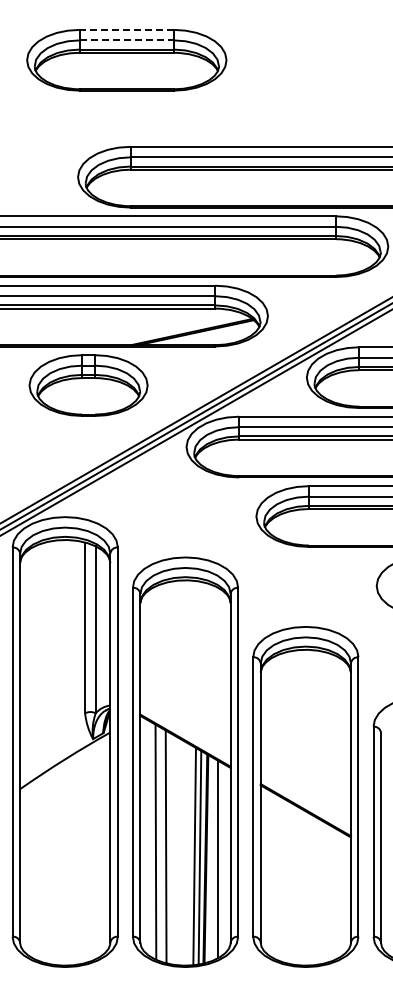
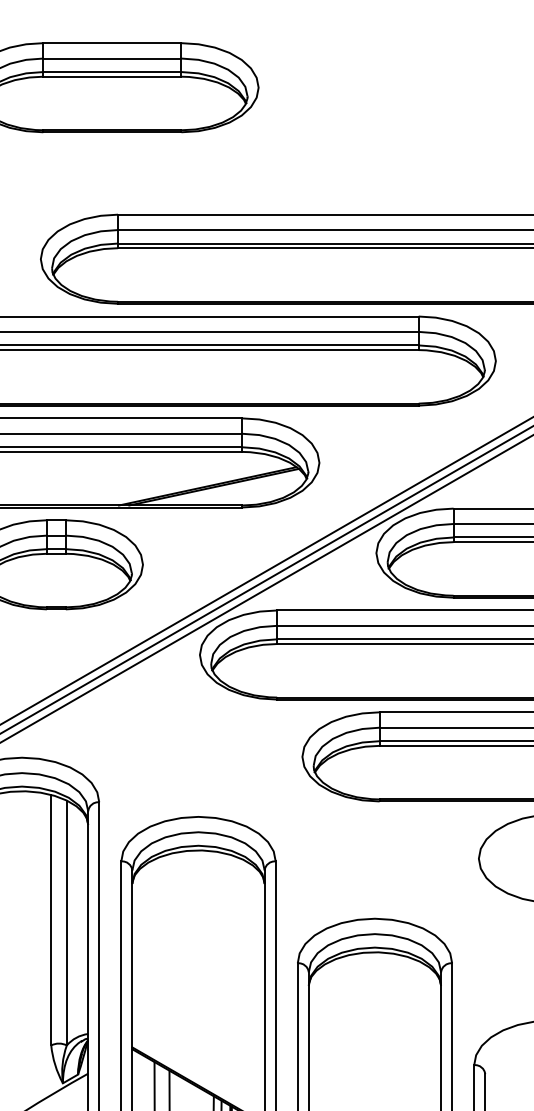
line: (126, 29) -> (111, 42), dashed -> solid
line: (127, 40) -> (113, 58), dashed -> solid

